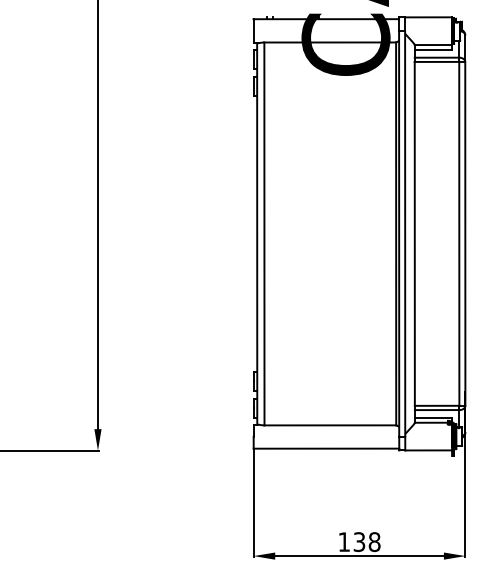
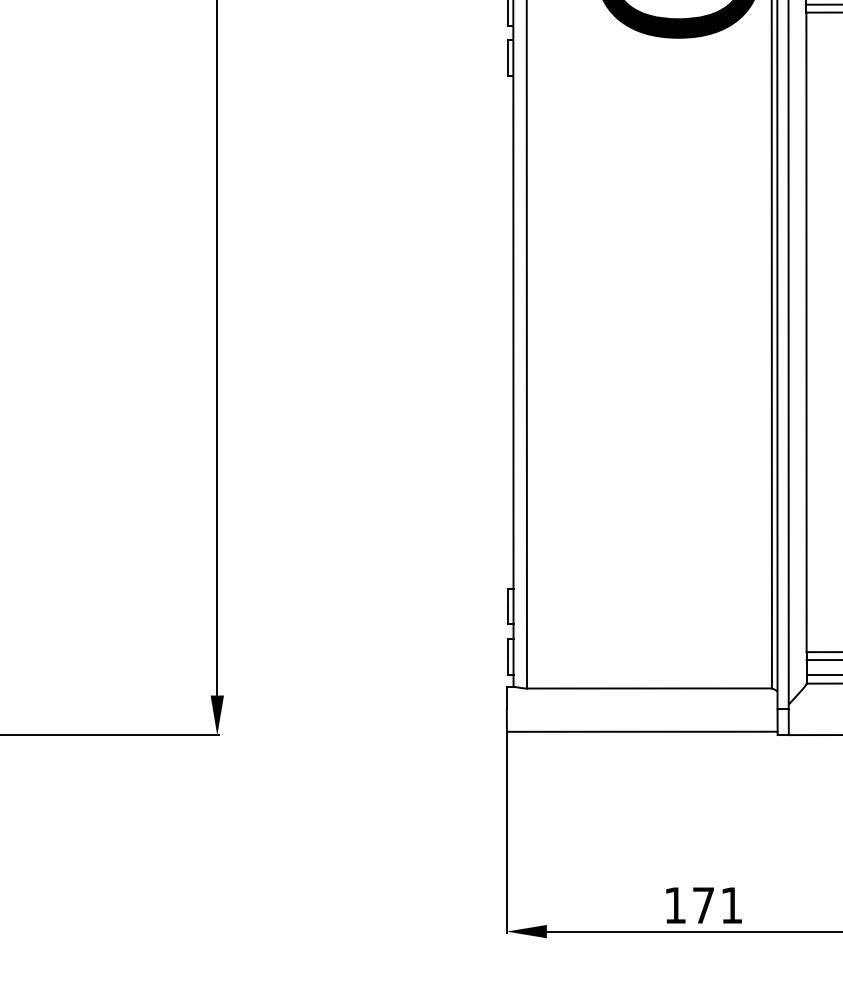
text: (366, 542) -> (716, 906), 138 -> 171

